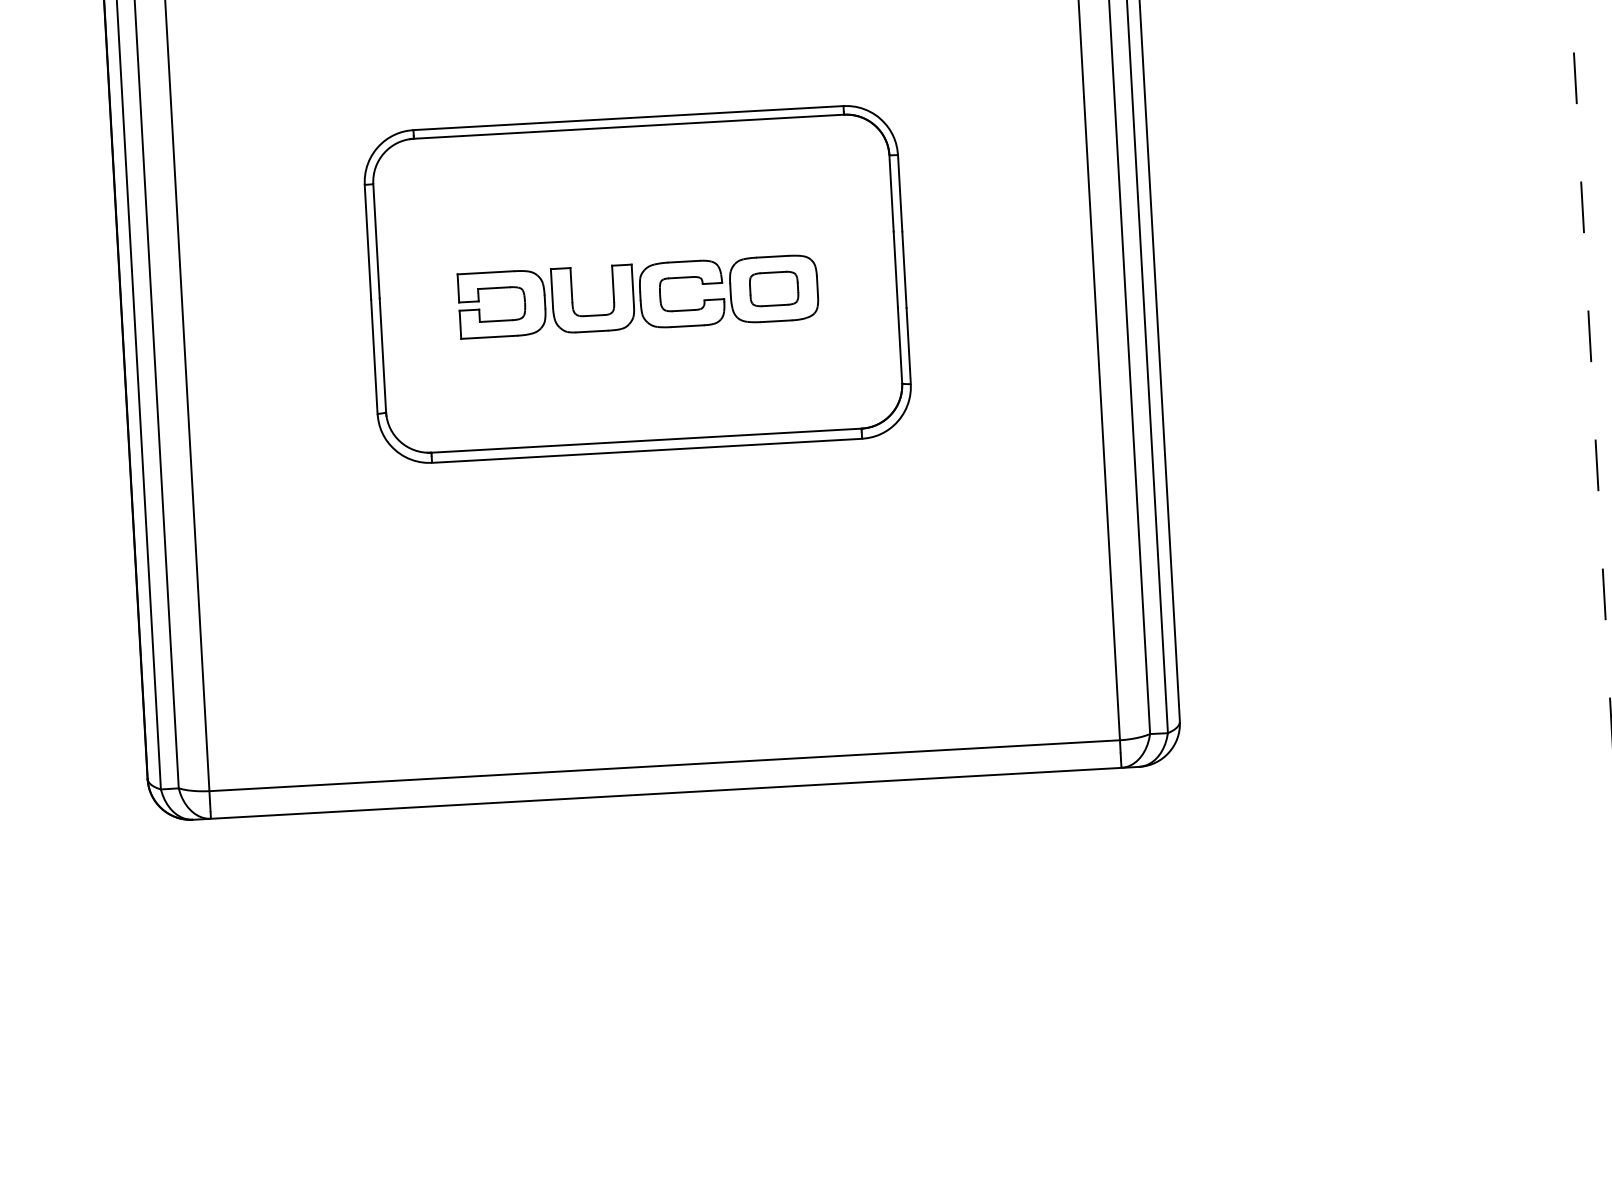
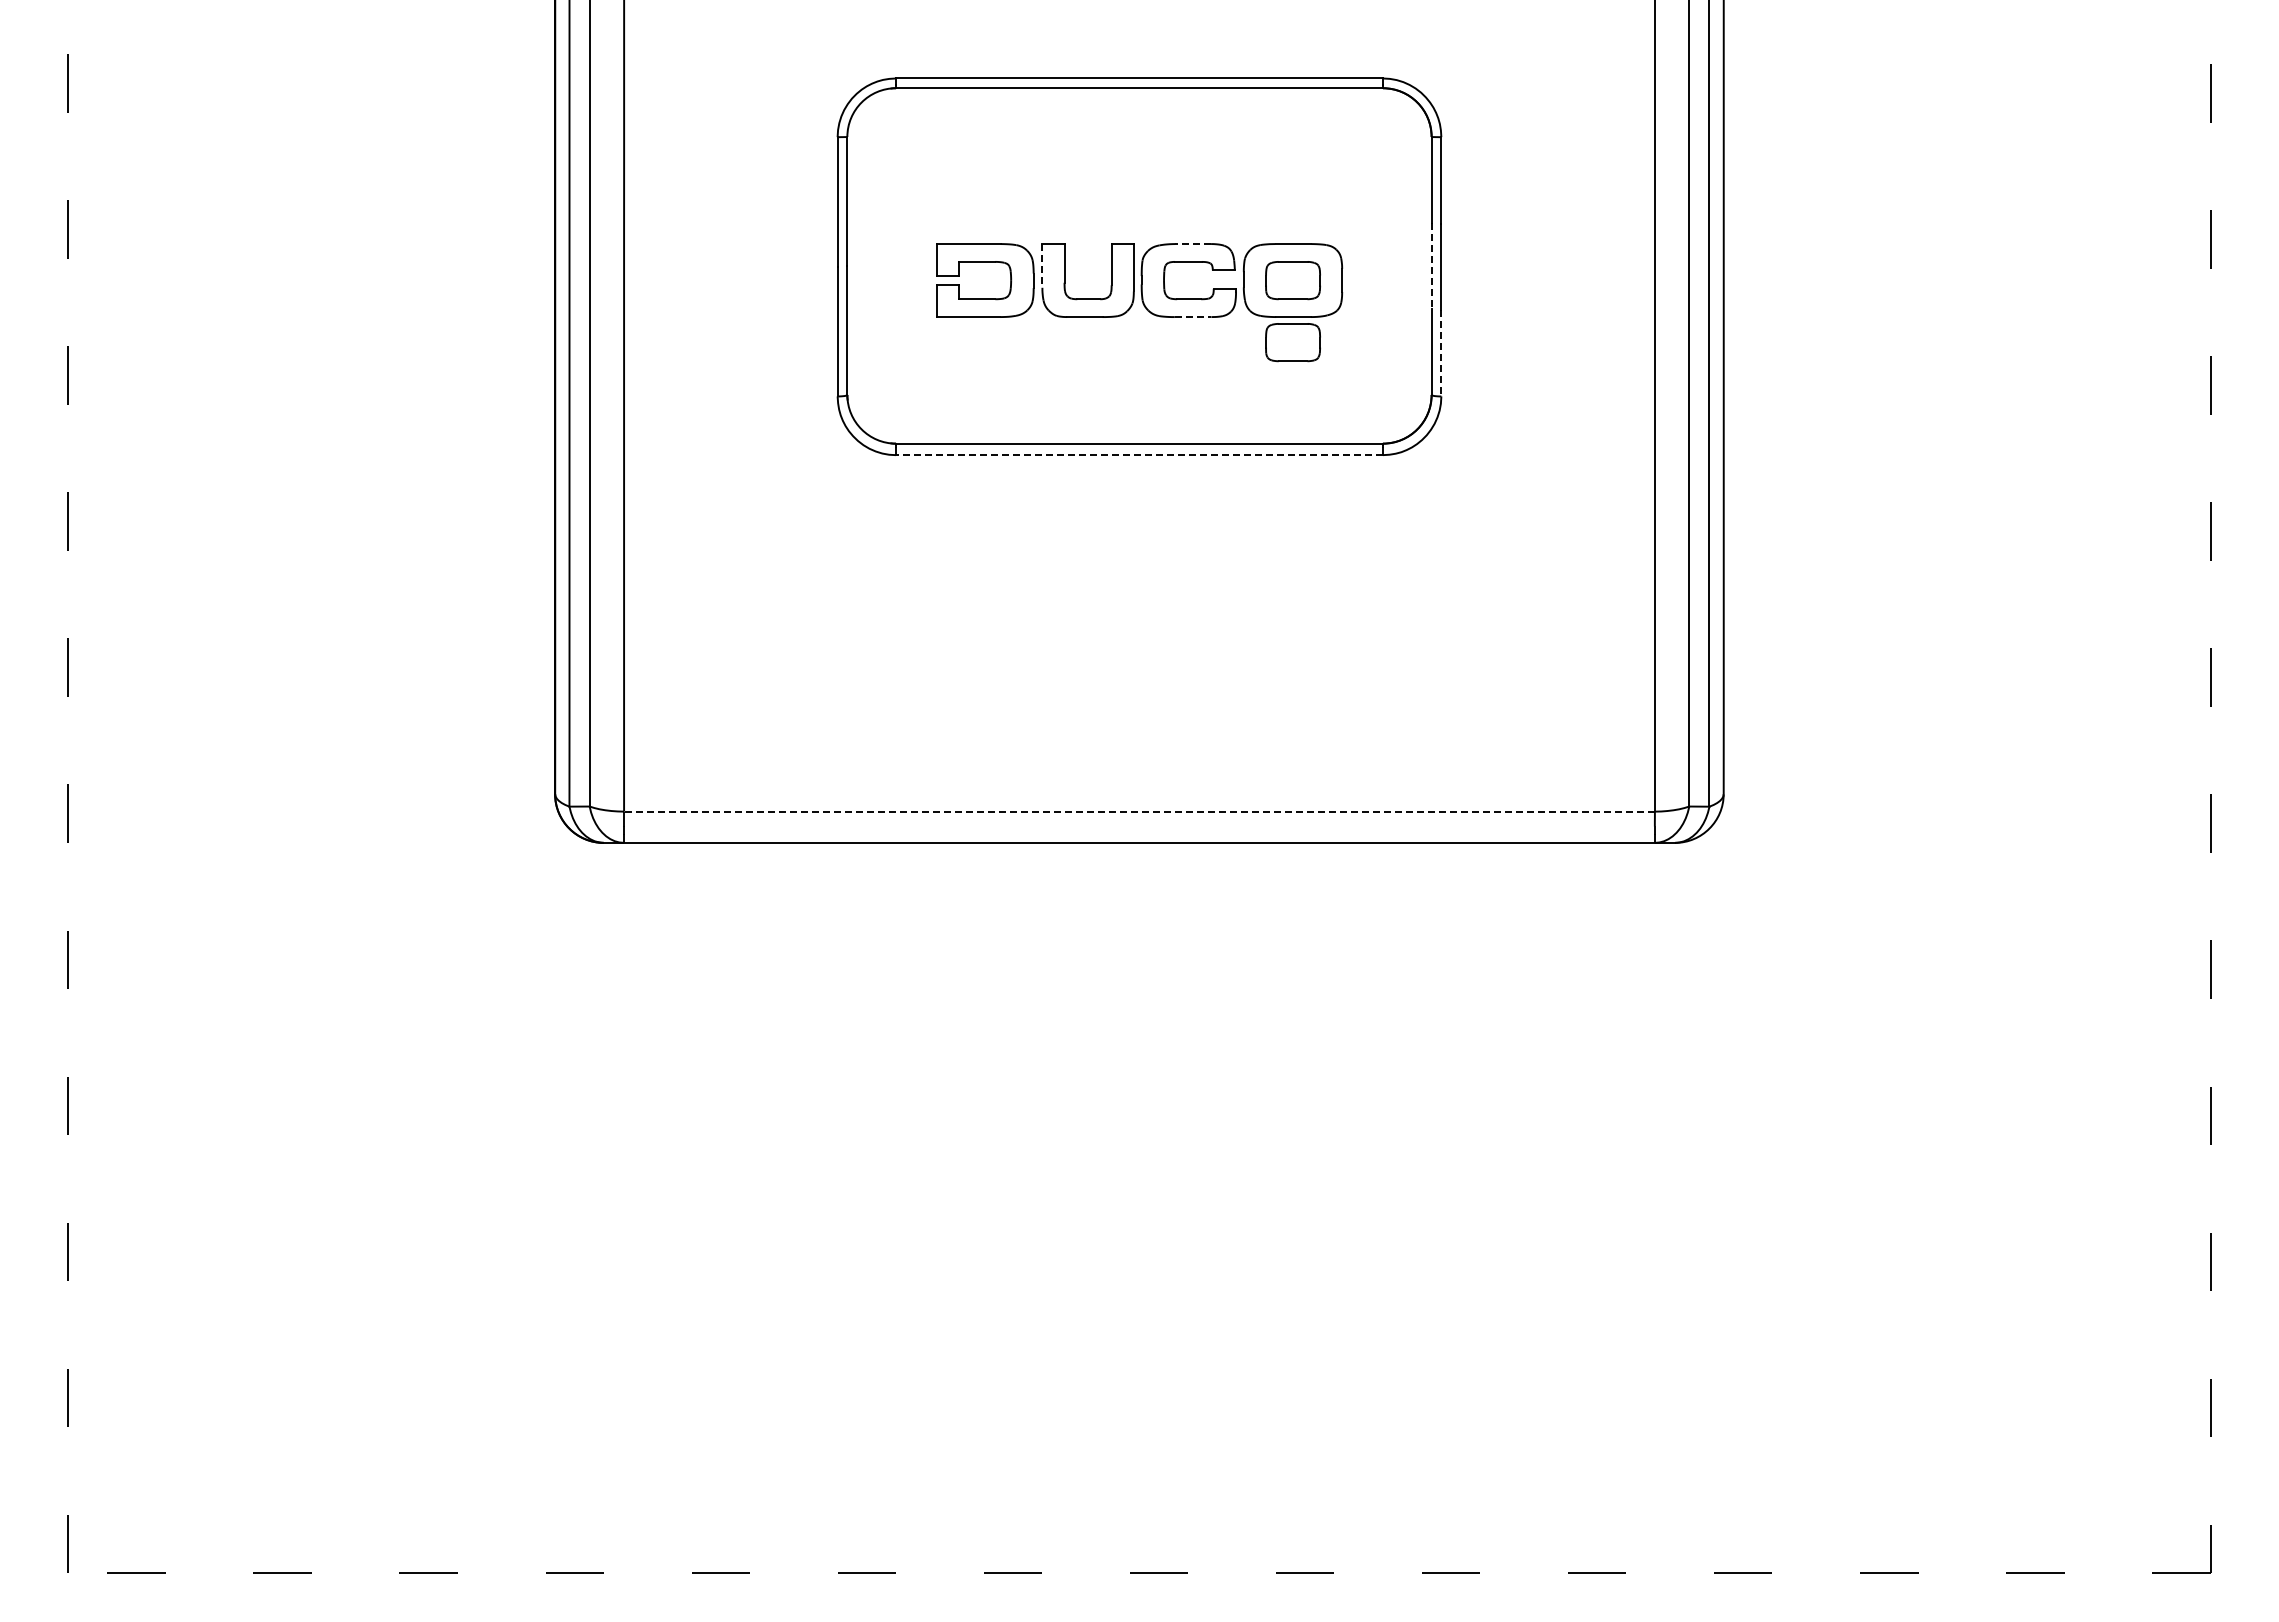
line: (684, 262) -> (1193, 244), solid -> dashed
line: (895, 269) -> (1431, 266), solid -> dashed
line: (552, 288) -> (1042, 265), solid -> dashed
line: (687, 326) -> (1193, 317), solid -> dashed
part: (776, 343) -> (1292, 342), added
line: (908, 346) -> (1441, 353), solid -> dashed
line: (647, 451) -> (1139, 455), solid -> dashed
line: (664, 765) -> (1139, 811), solid -> dashed

